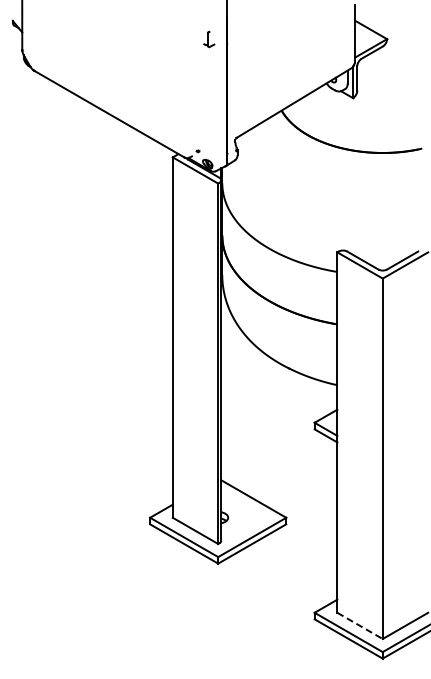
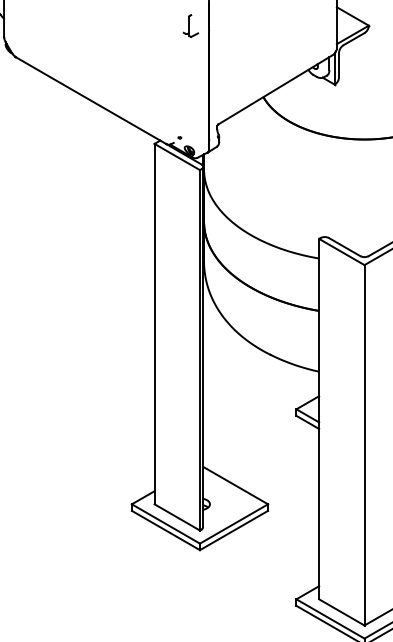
part: (209, 39) -> (191, 26), size x1.43
line: (360, 626) -> (342, 613), dashed -> solid

